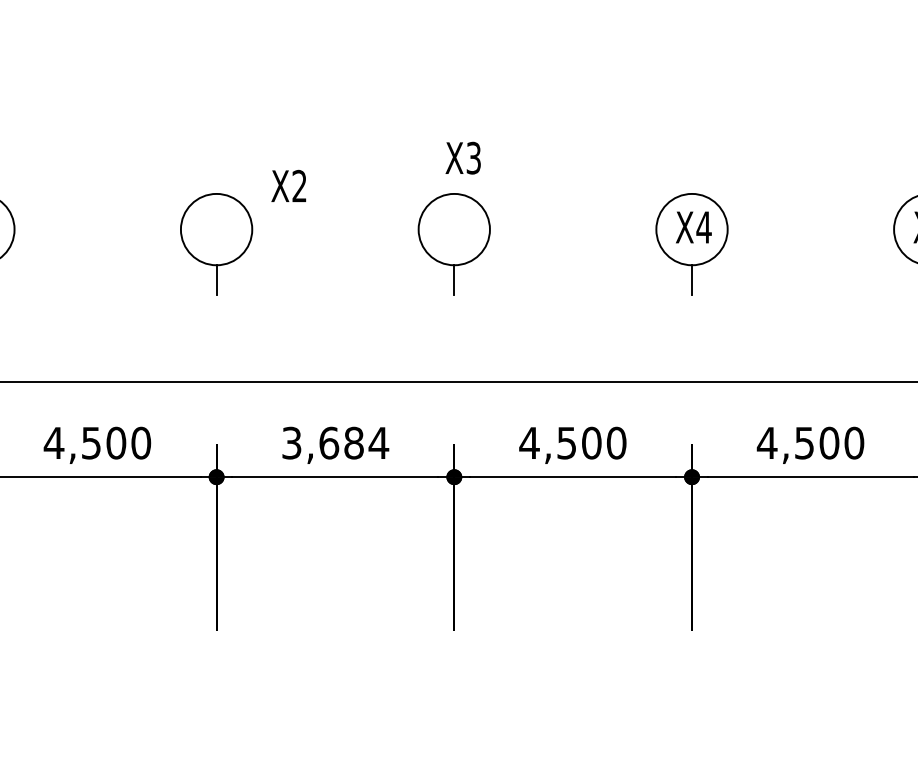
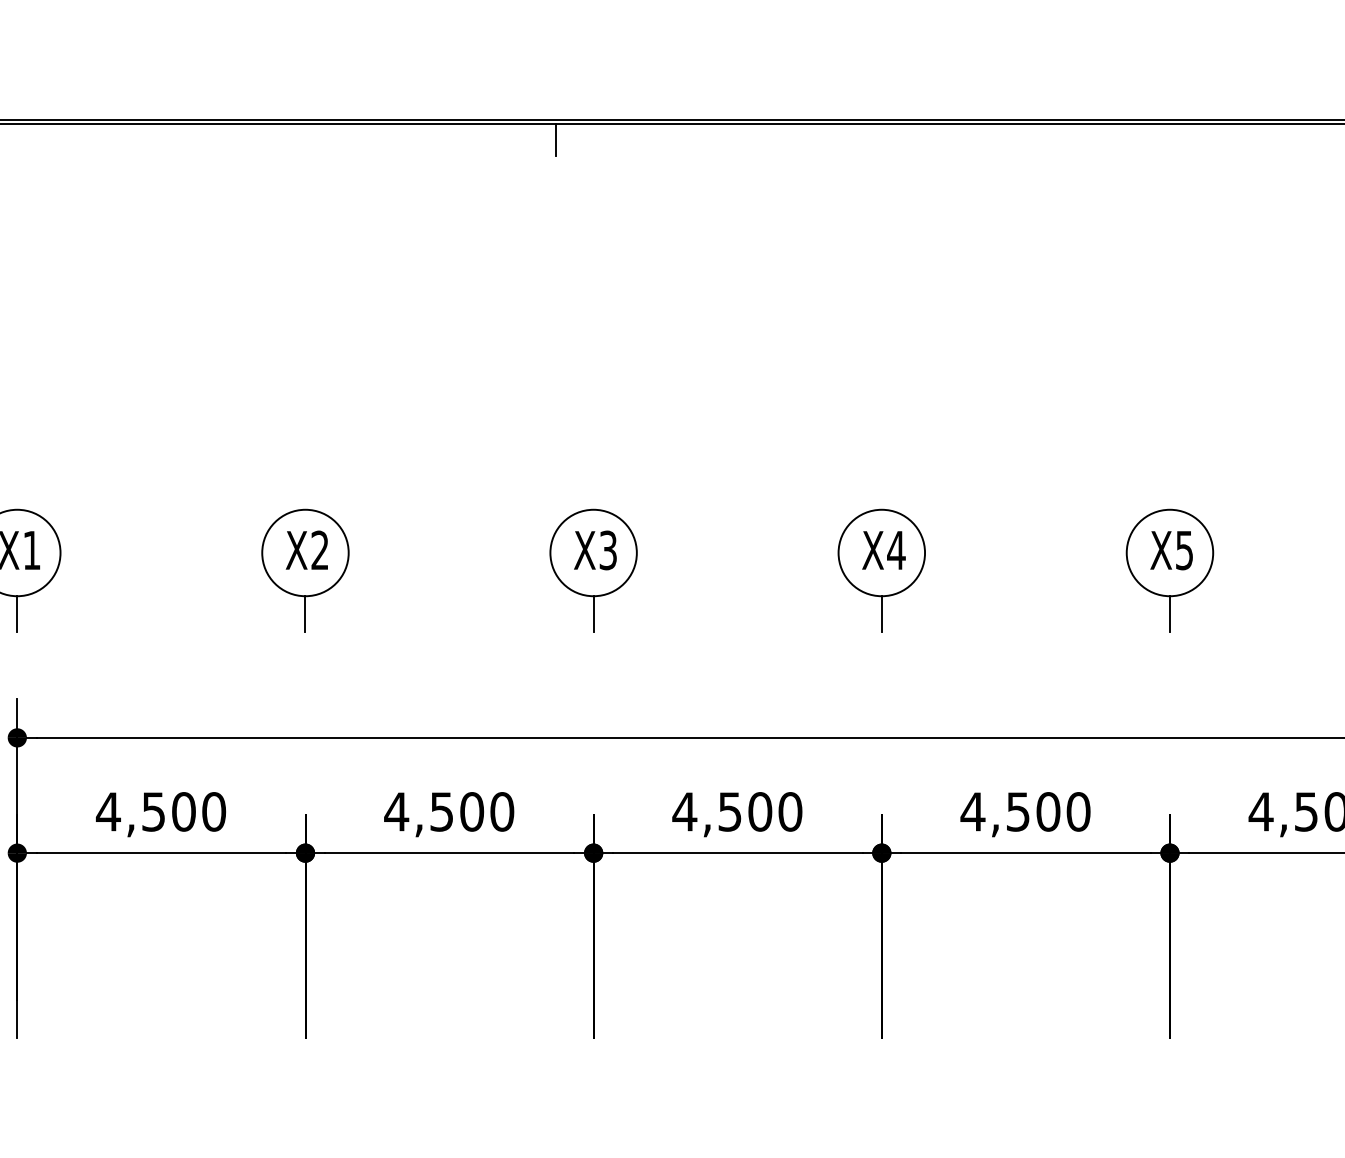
text: (463, 158) -> (595, 550), moved
text: (288, 185) -> (306, 549), moved
text: (335, 442) -> (449, 811), 3,684 -> 4,500

